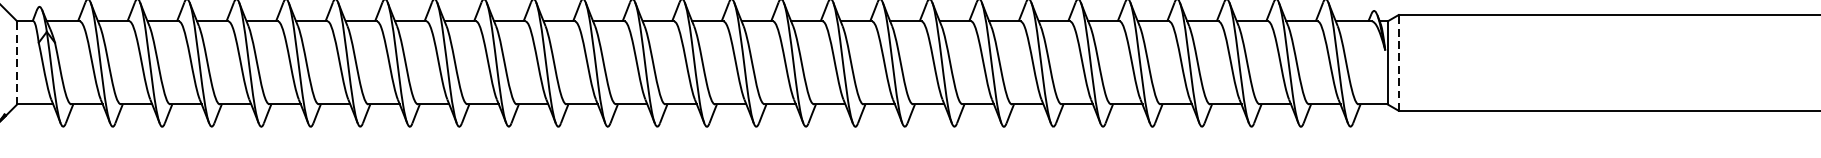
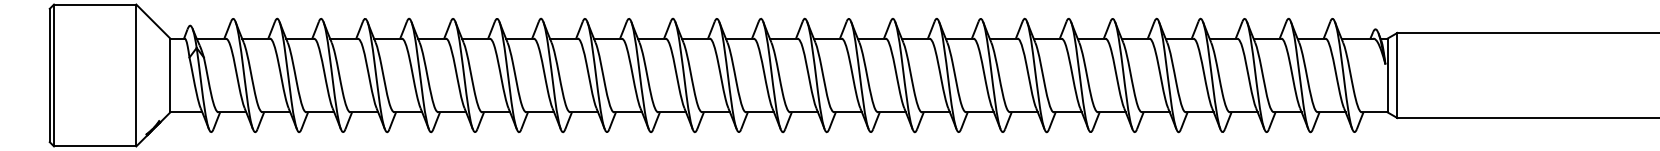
line: (17, 62) -> (170, 75), dashed -> solid
line: (1398, 62) -> (1397, 75), dashed -> solid

